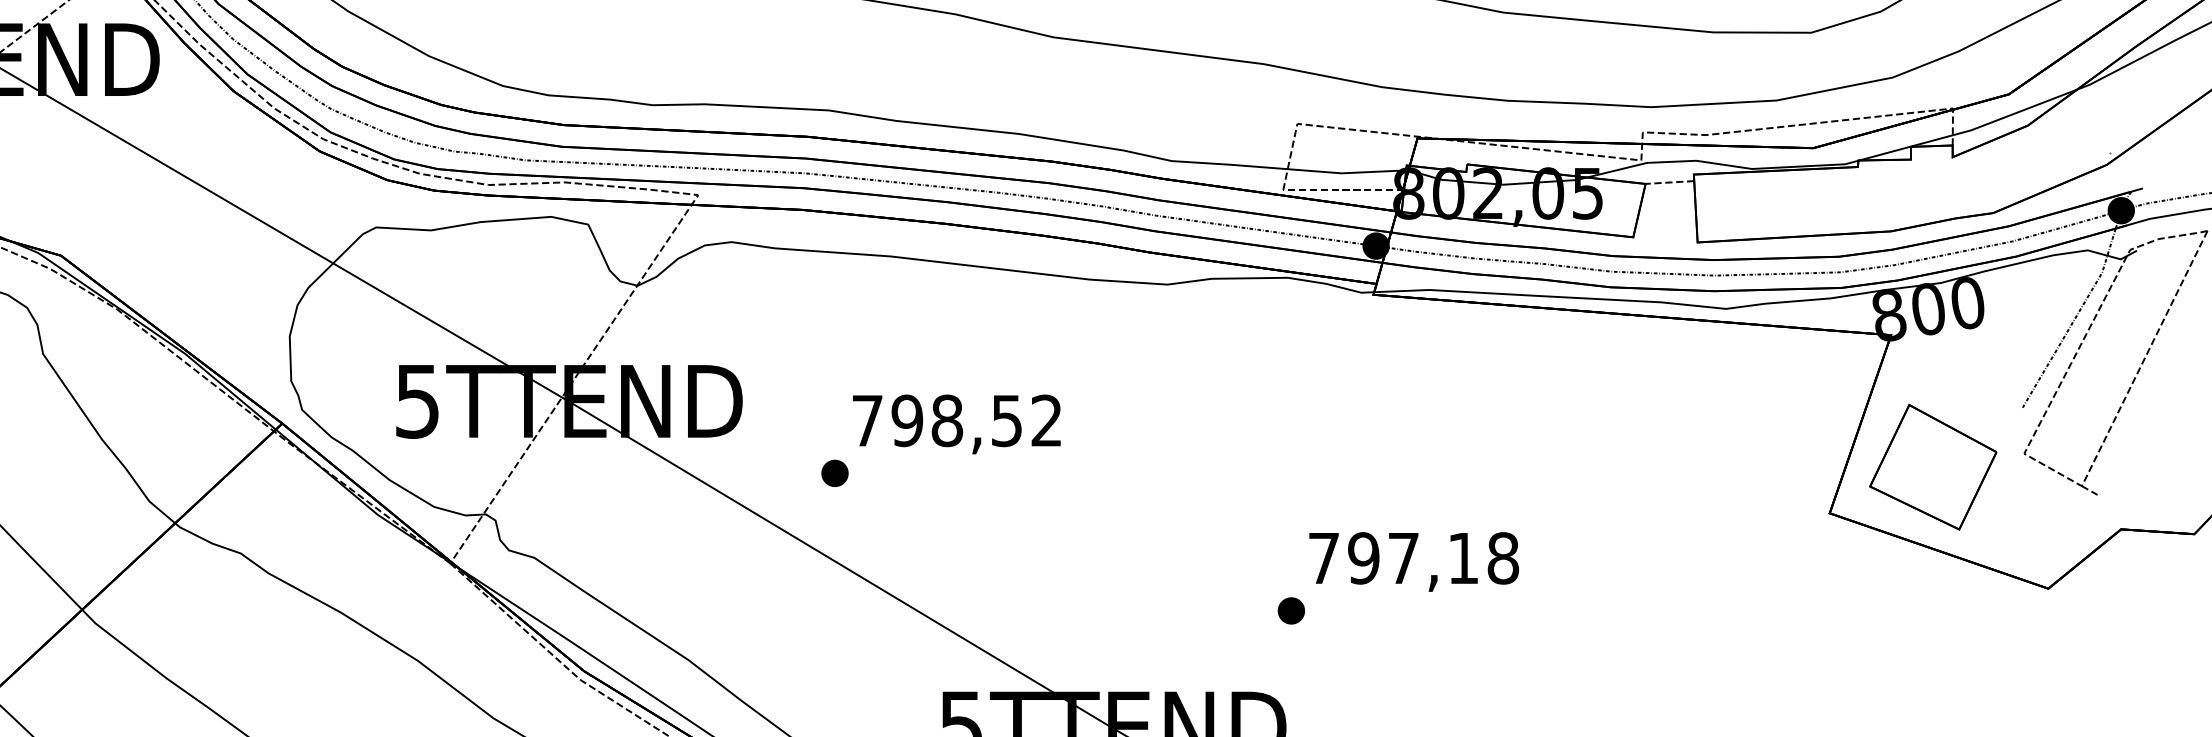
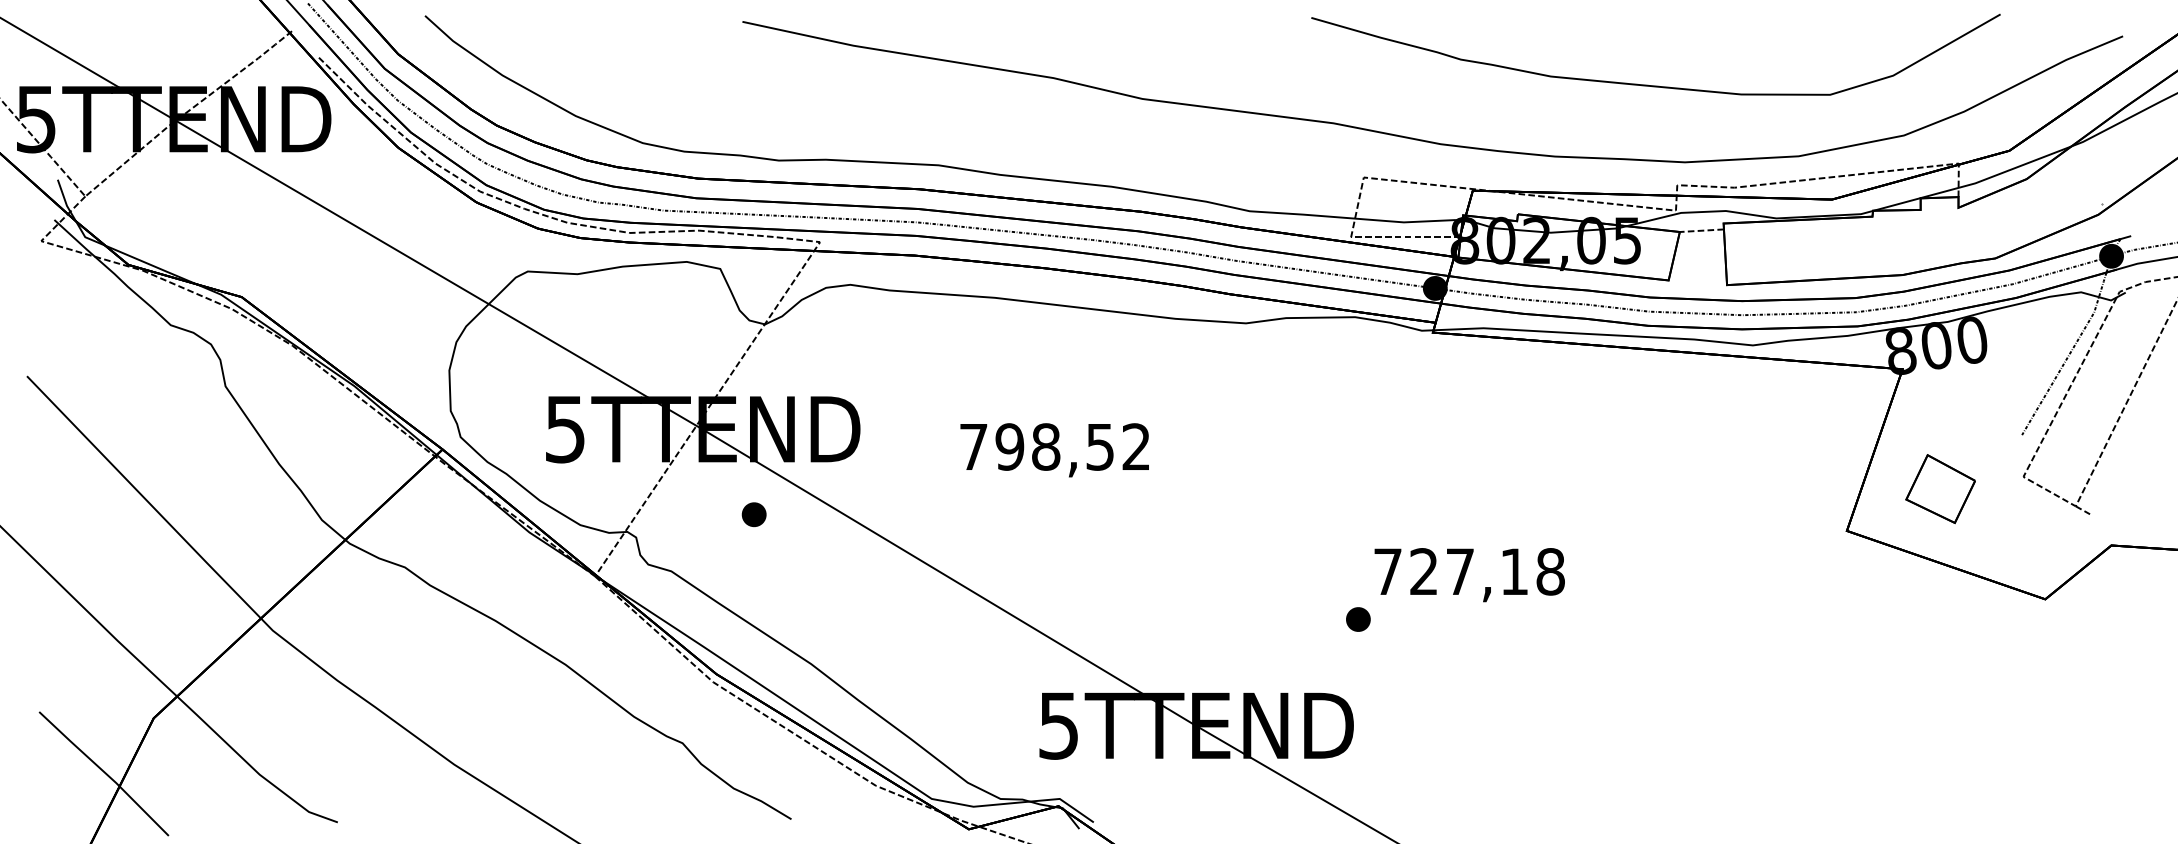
part: (1932, 466) -> (1940, 488), size x0.6
part: (834, 473) -> (753, 514), moved
text: (1363, 558) -> (1423, 571), 797,18 -> 727,18

